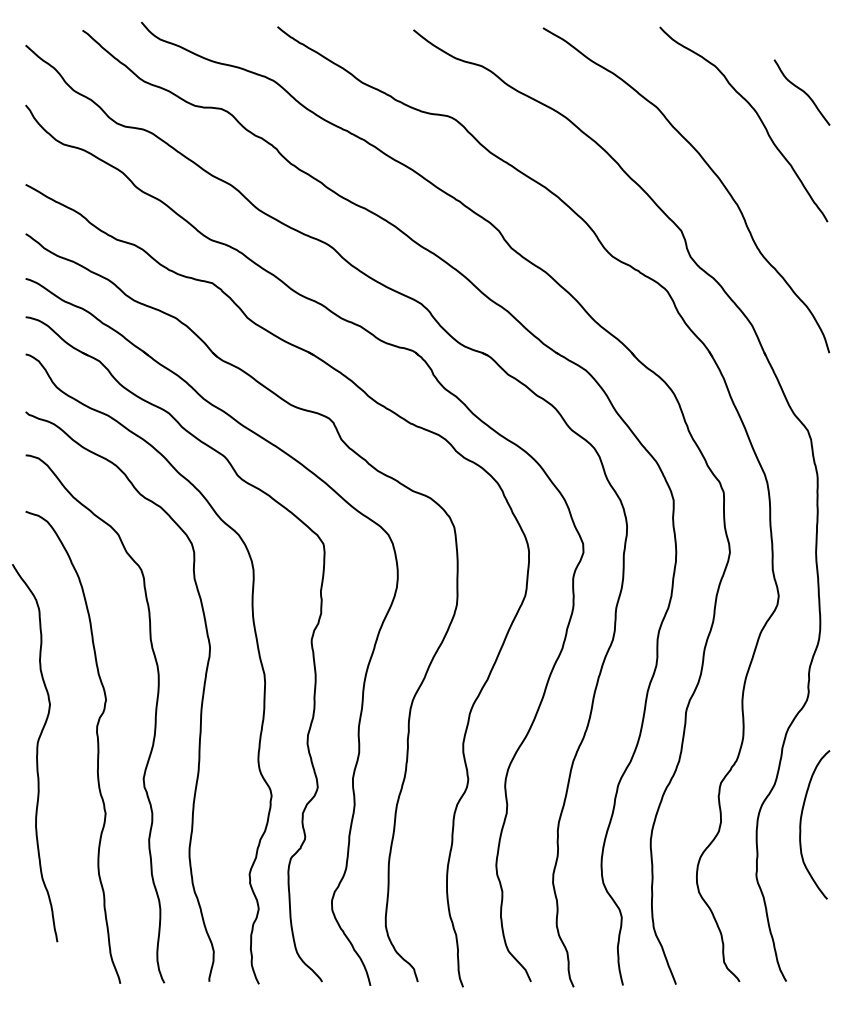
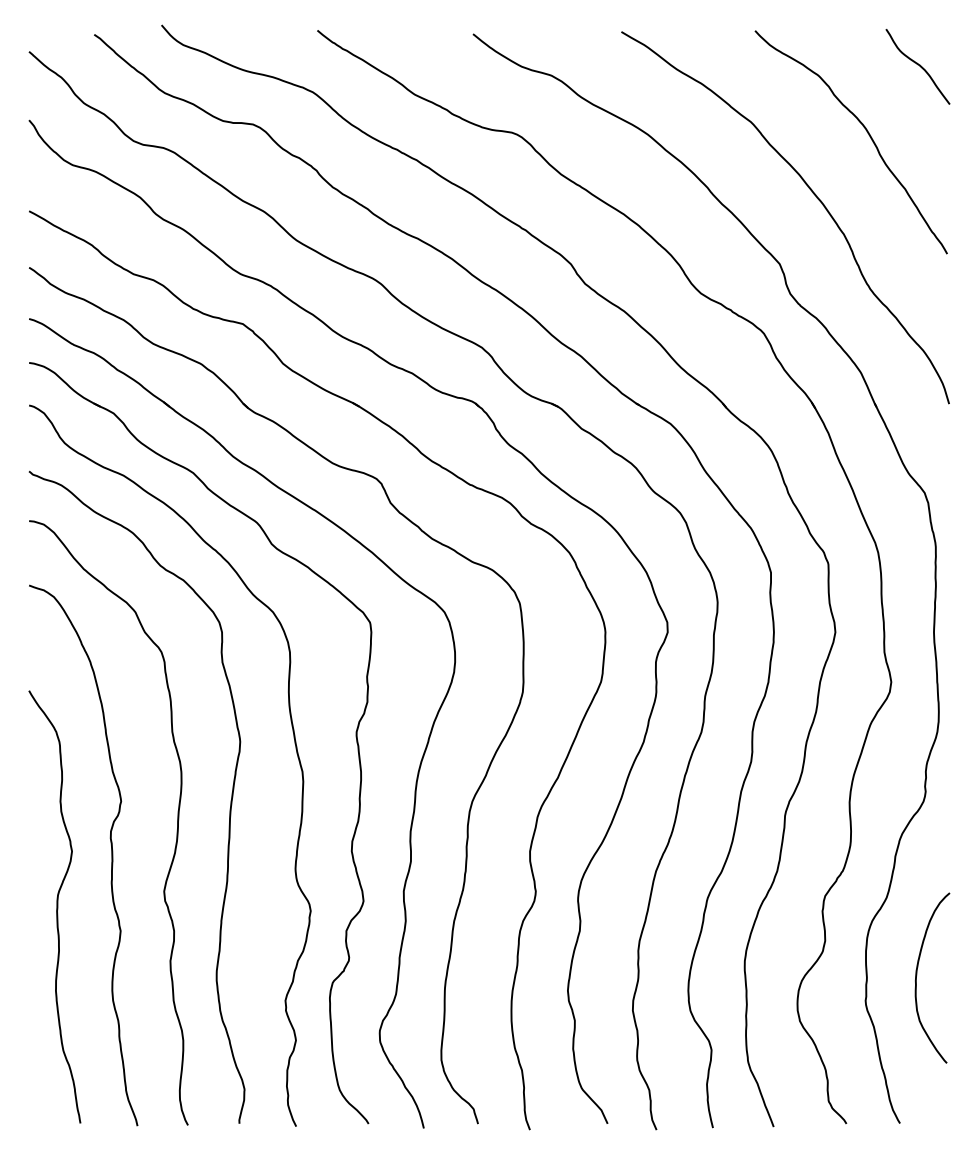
curve: (801, 91) -> (917, 65), moved
curve: (36, 752) -> (56, 906), moved
curve: (801, 822) -> (917, 975), moved

